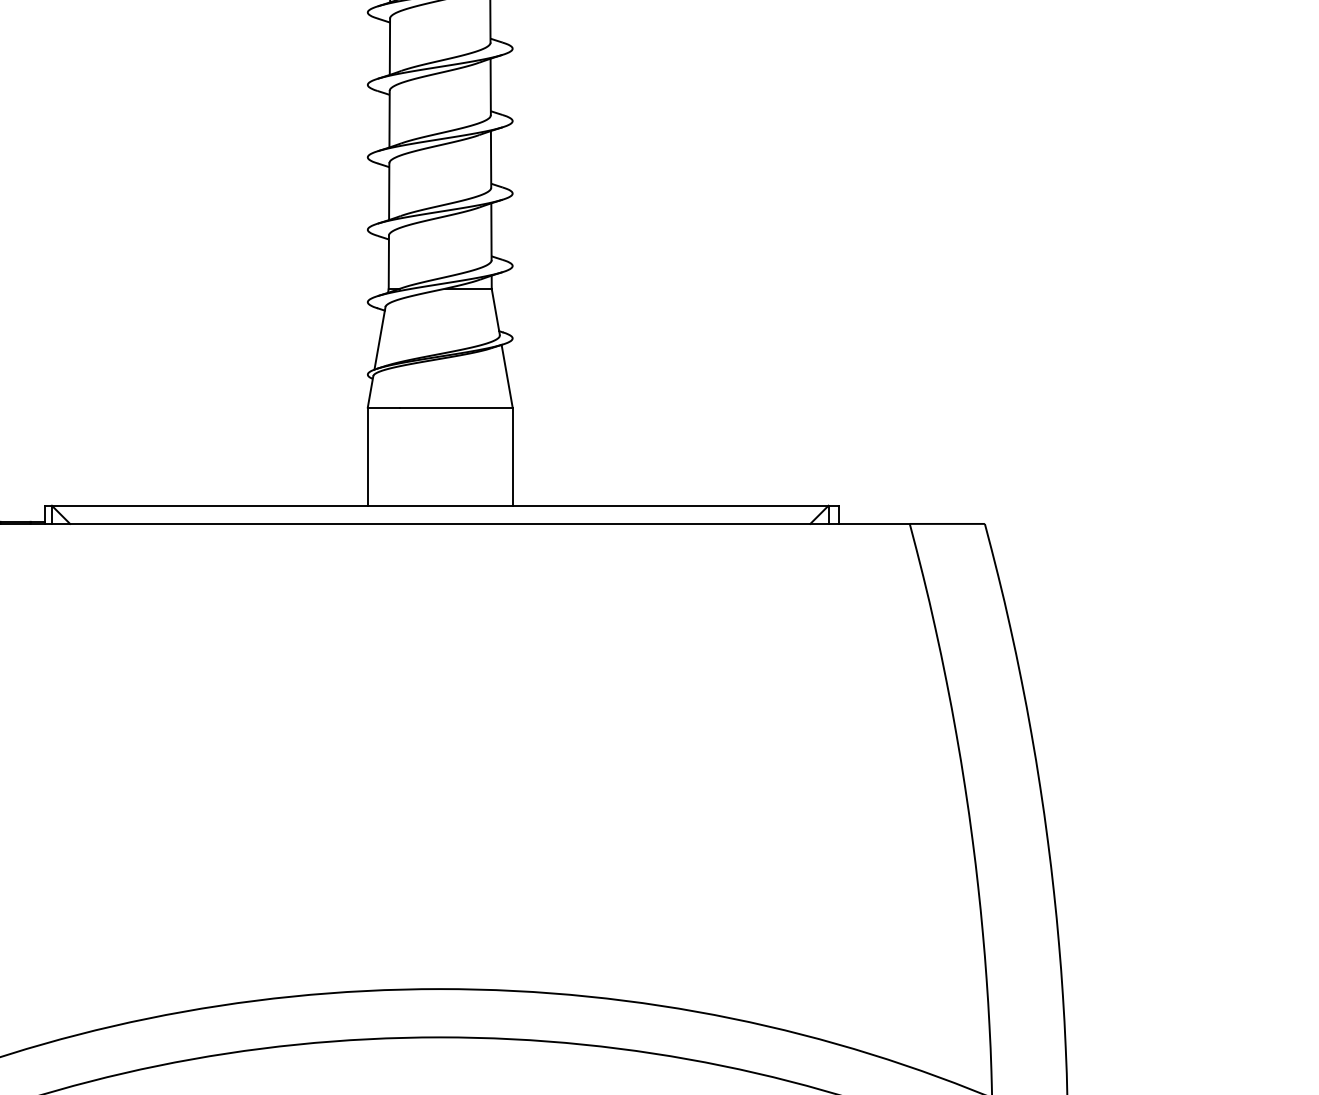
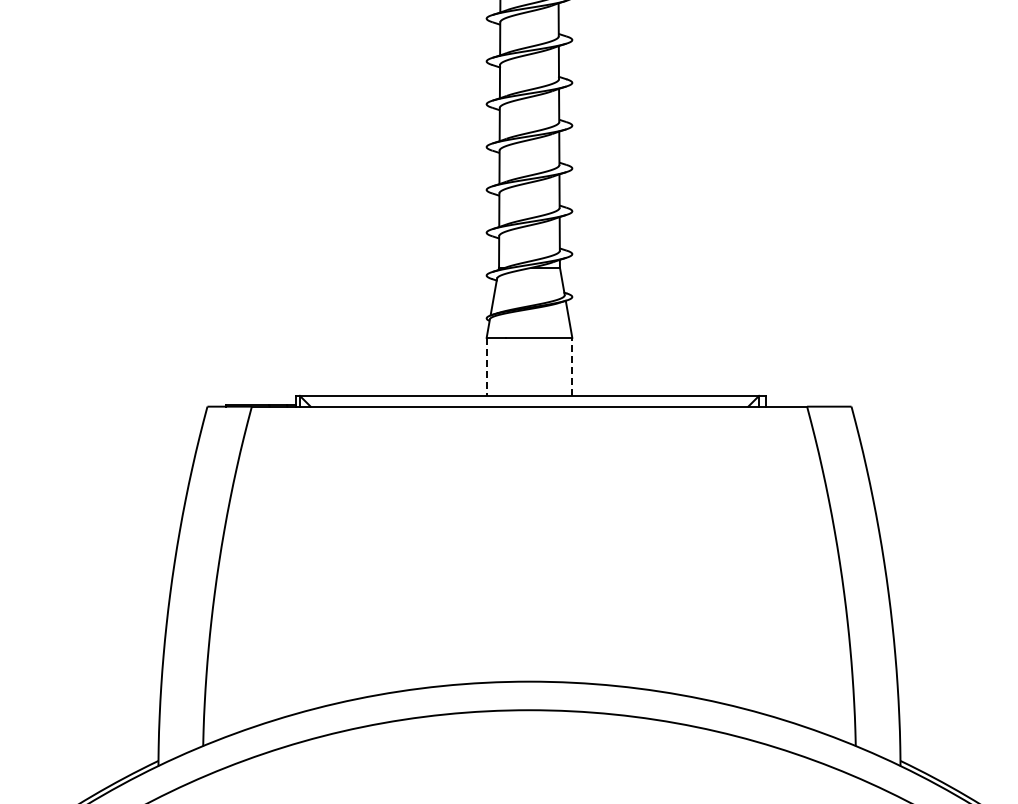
line: (512, 456) -> (572, 366), solid -> dashed
line: (367, 457) -> (486, 367), solid -> dashed

